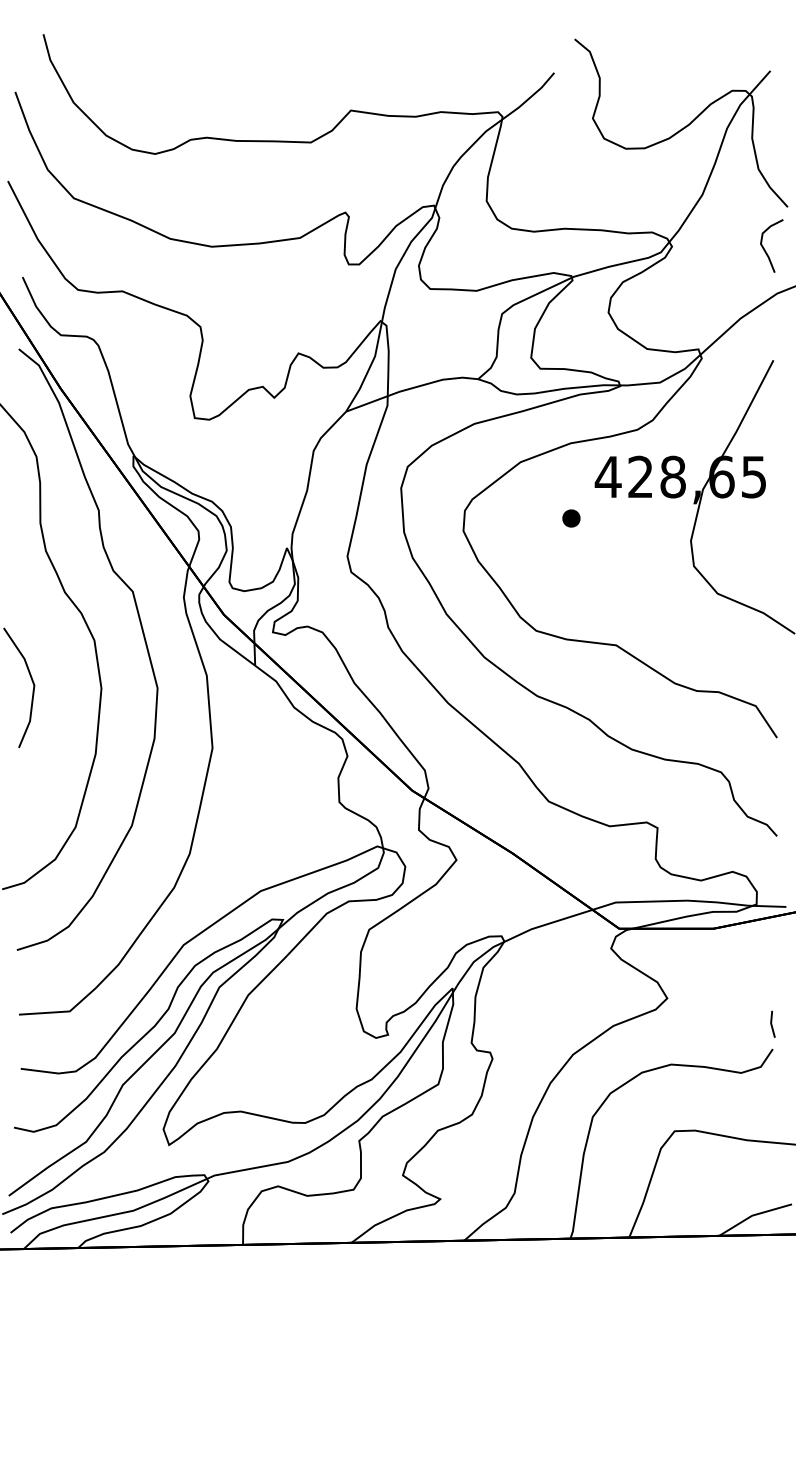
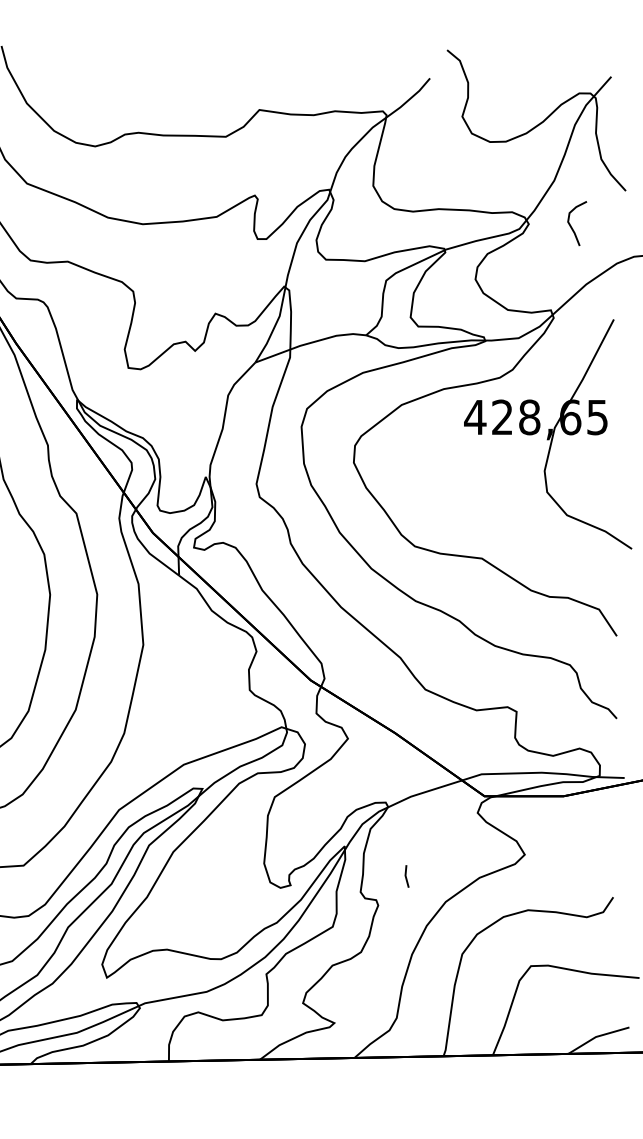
curve: (765, 249) -> (571, 226), moved
part: (571, 518) -> (444, 452), removed
line: (772, 1023) -> (406, 875), moved

